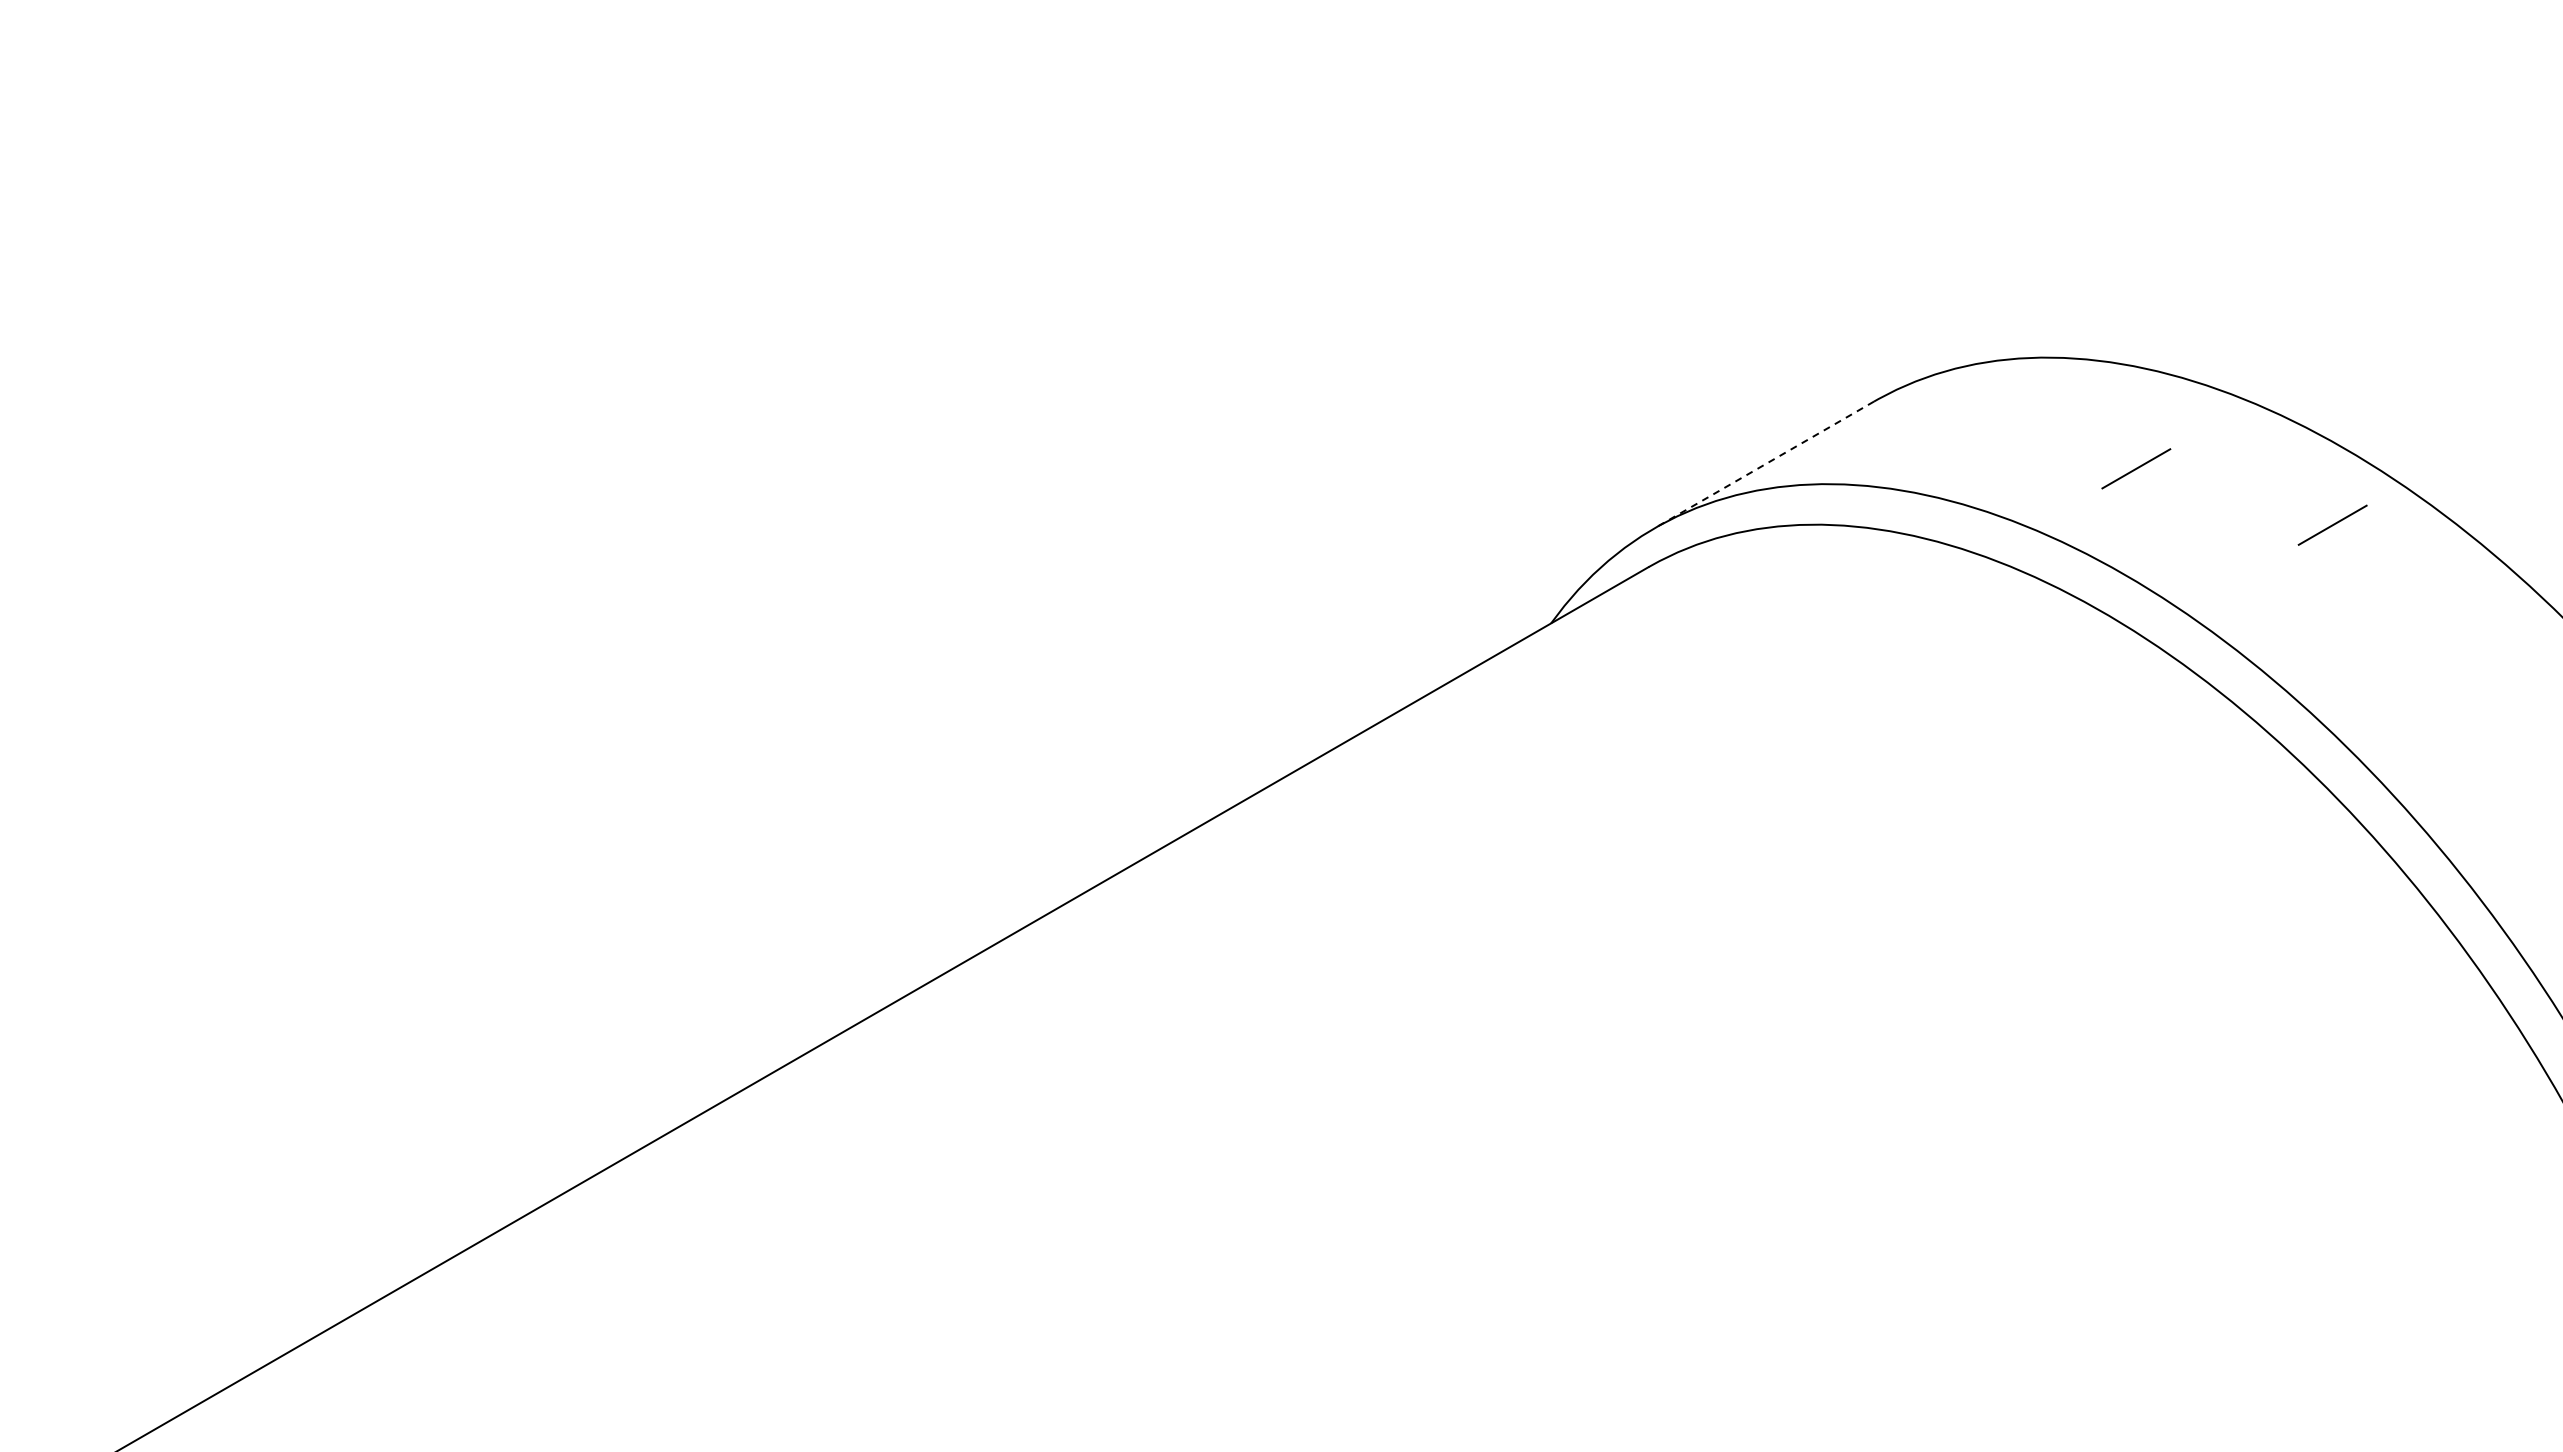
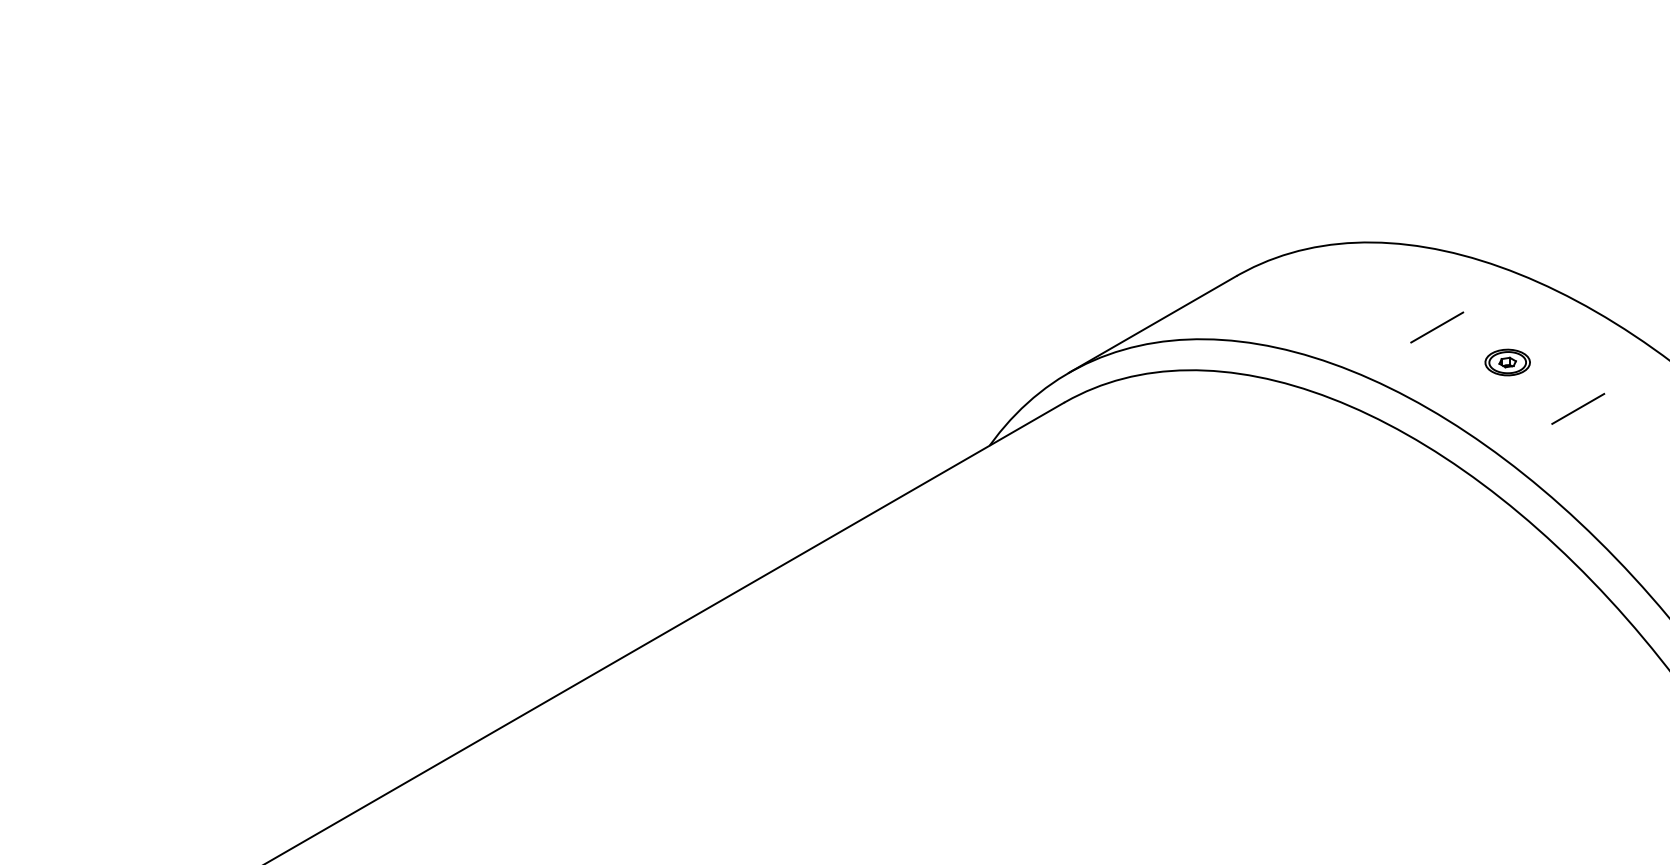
line: (1764, 464) -> (1152, 324), dashed -> solid
part: (2228, 514) -> (1507, 362), added
line: (2332, 524) -> (1578, 408), moved

